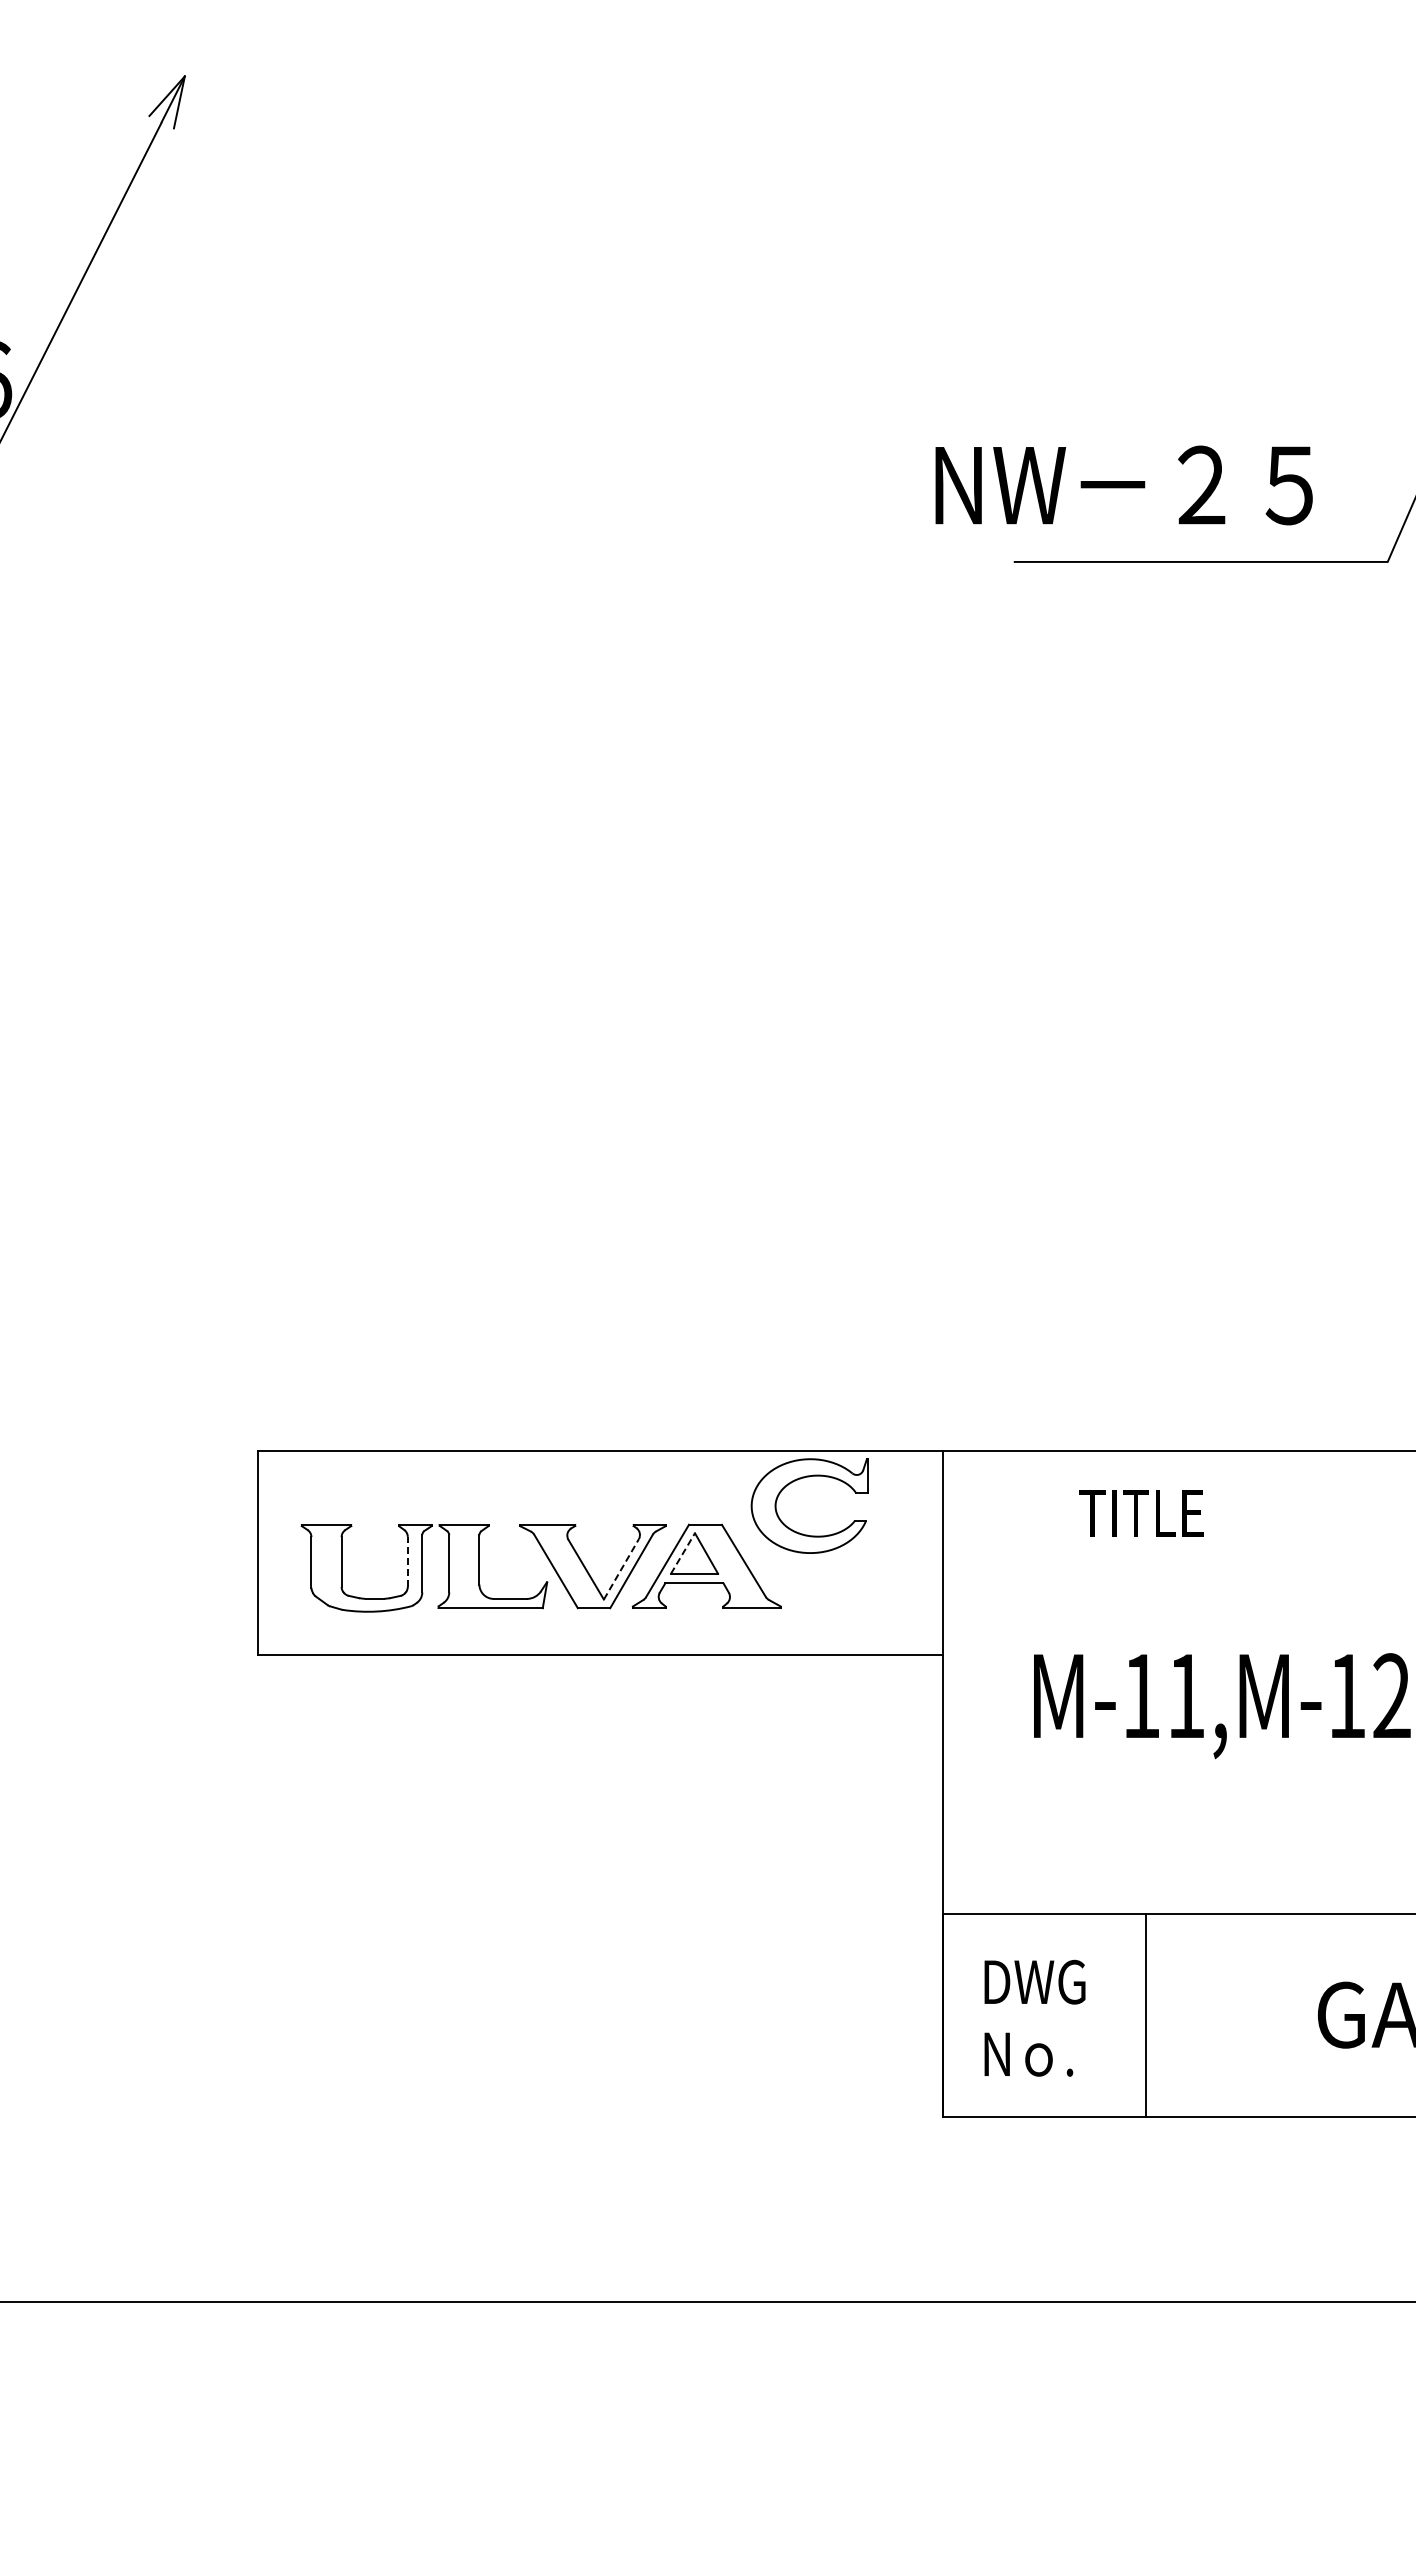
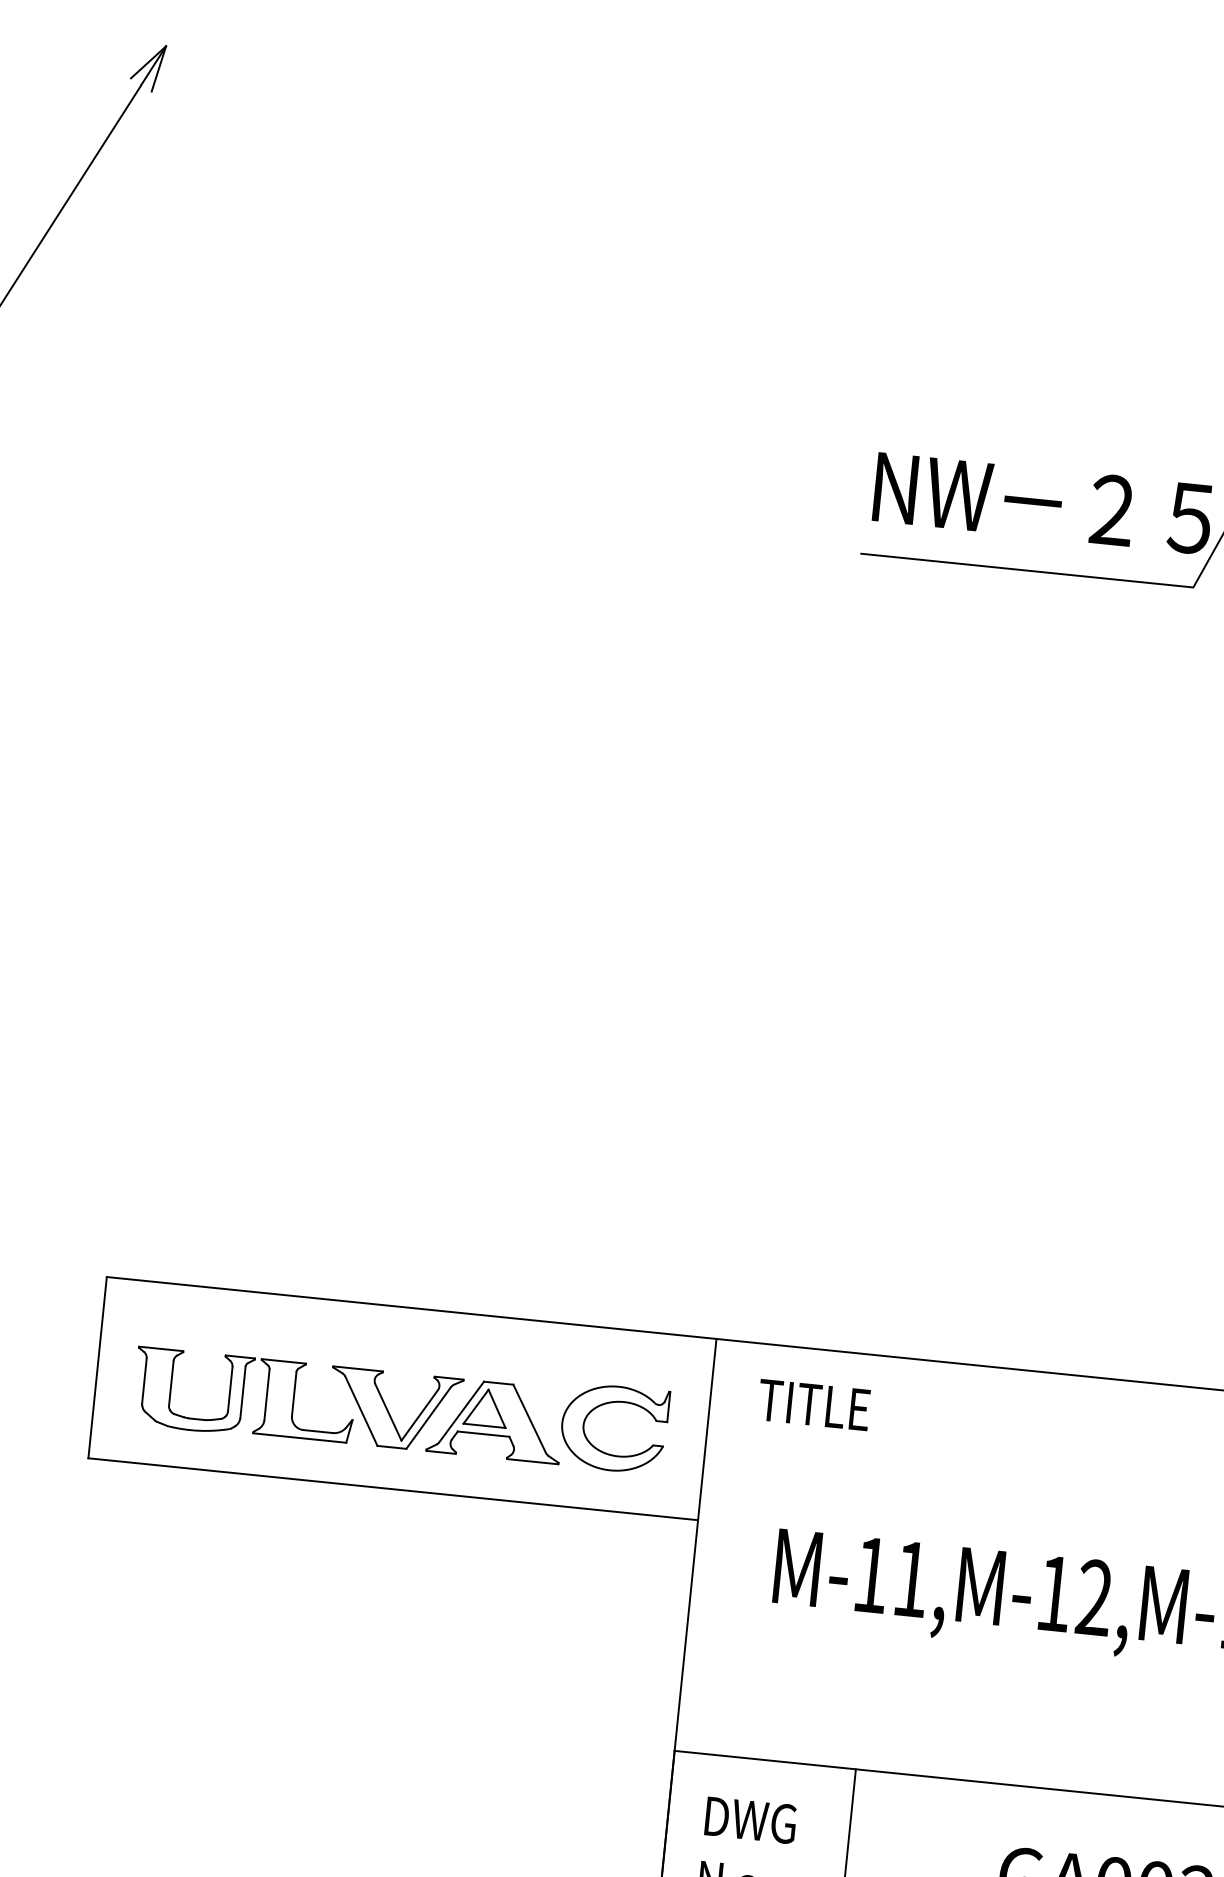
text: (1123, 485) -> (1042, 503), moved
part: (804, 1478) -> (611, 1403), moved
text: (1141, 1513) -> (814, 1405), moved
line: (682, 1553) -> (475, 1406), dashed -> solid
line: (407, 1561) -> (230, 1388), dashed -> solid
line: (621, 1569) -> (419, 1415), dashed -> solid

